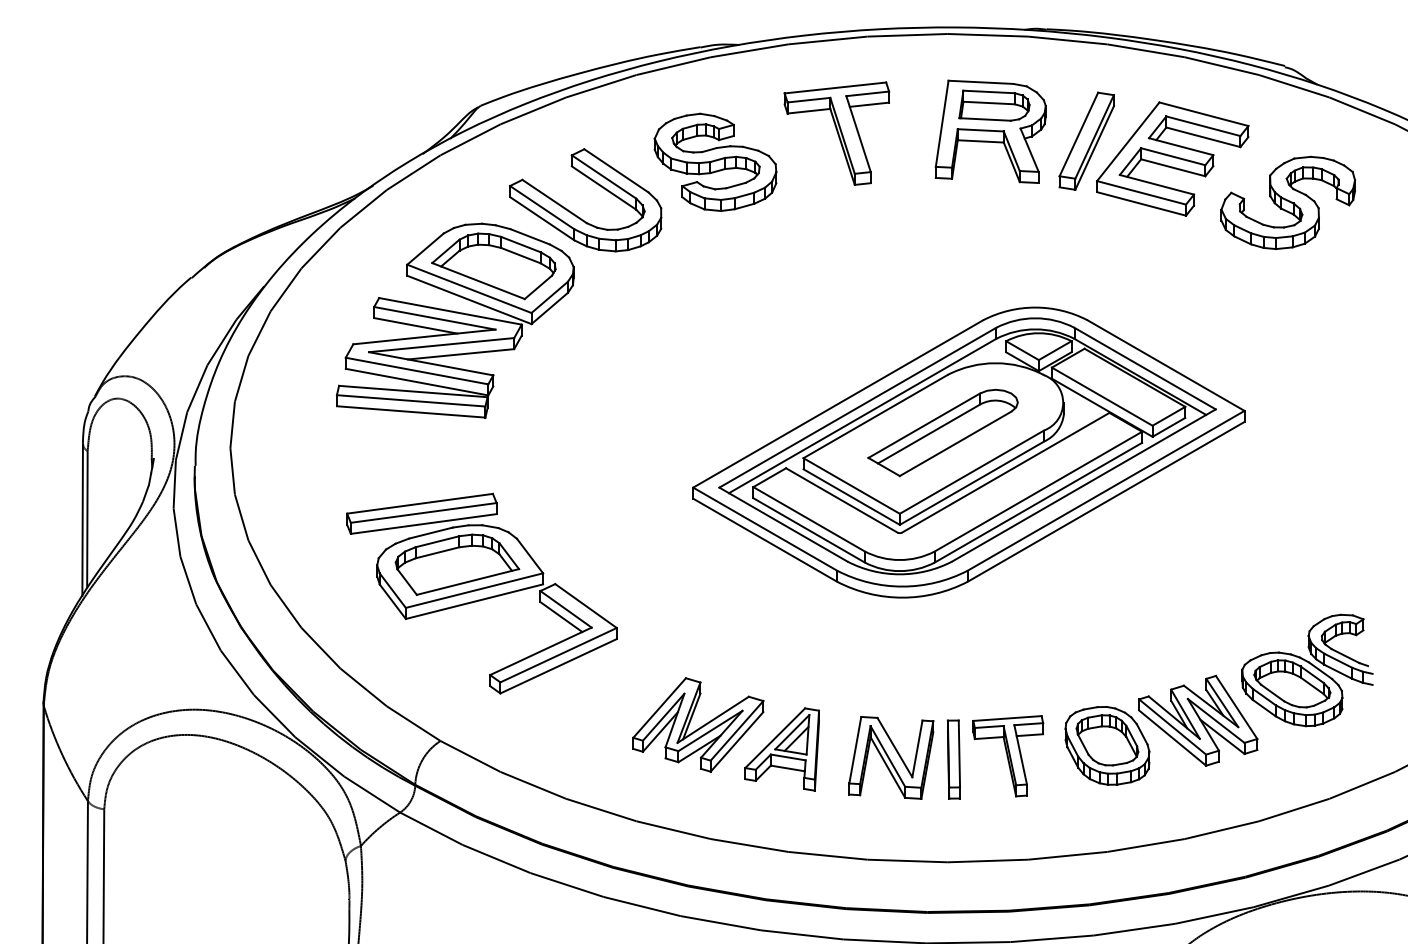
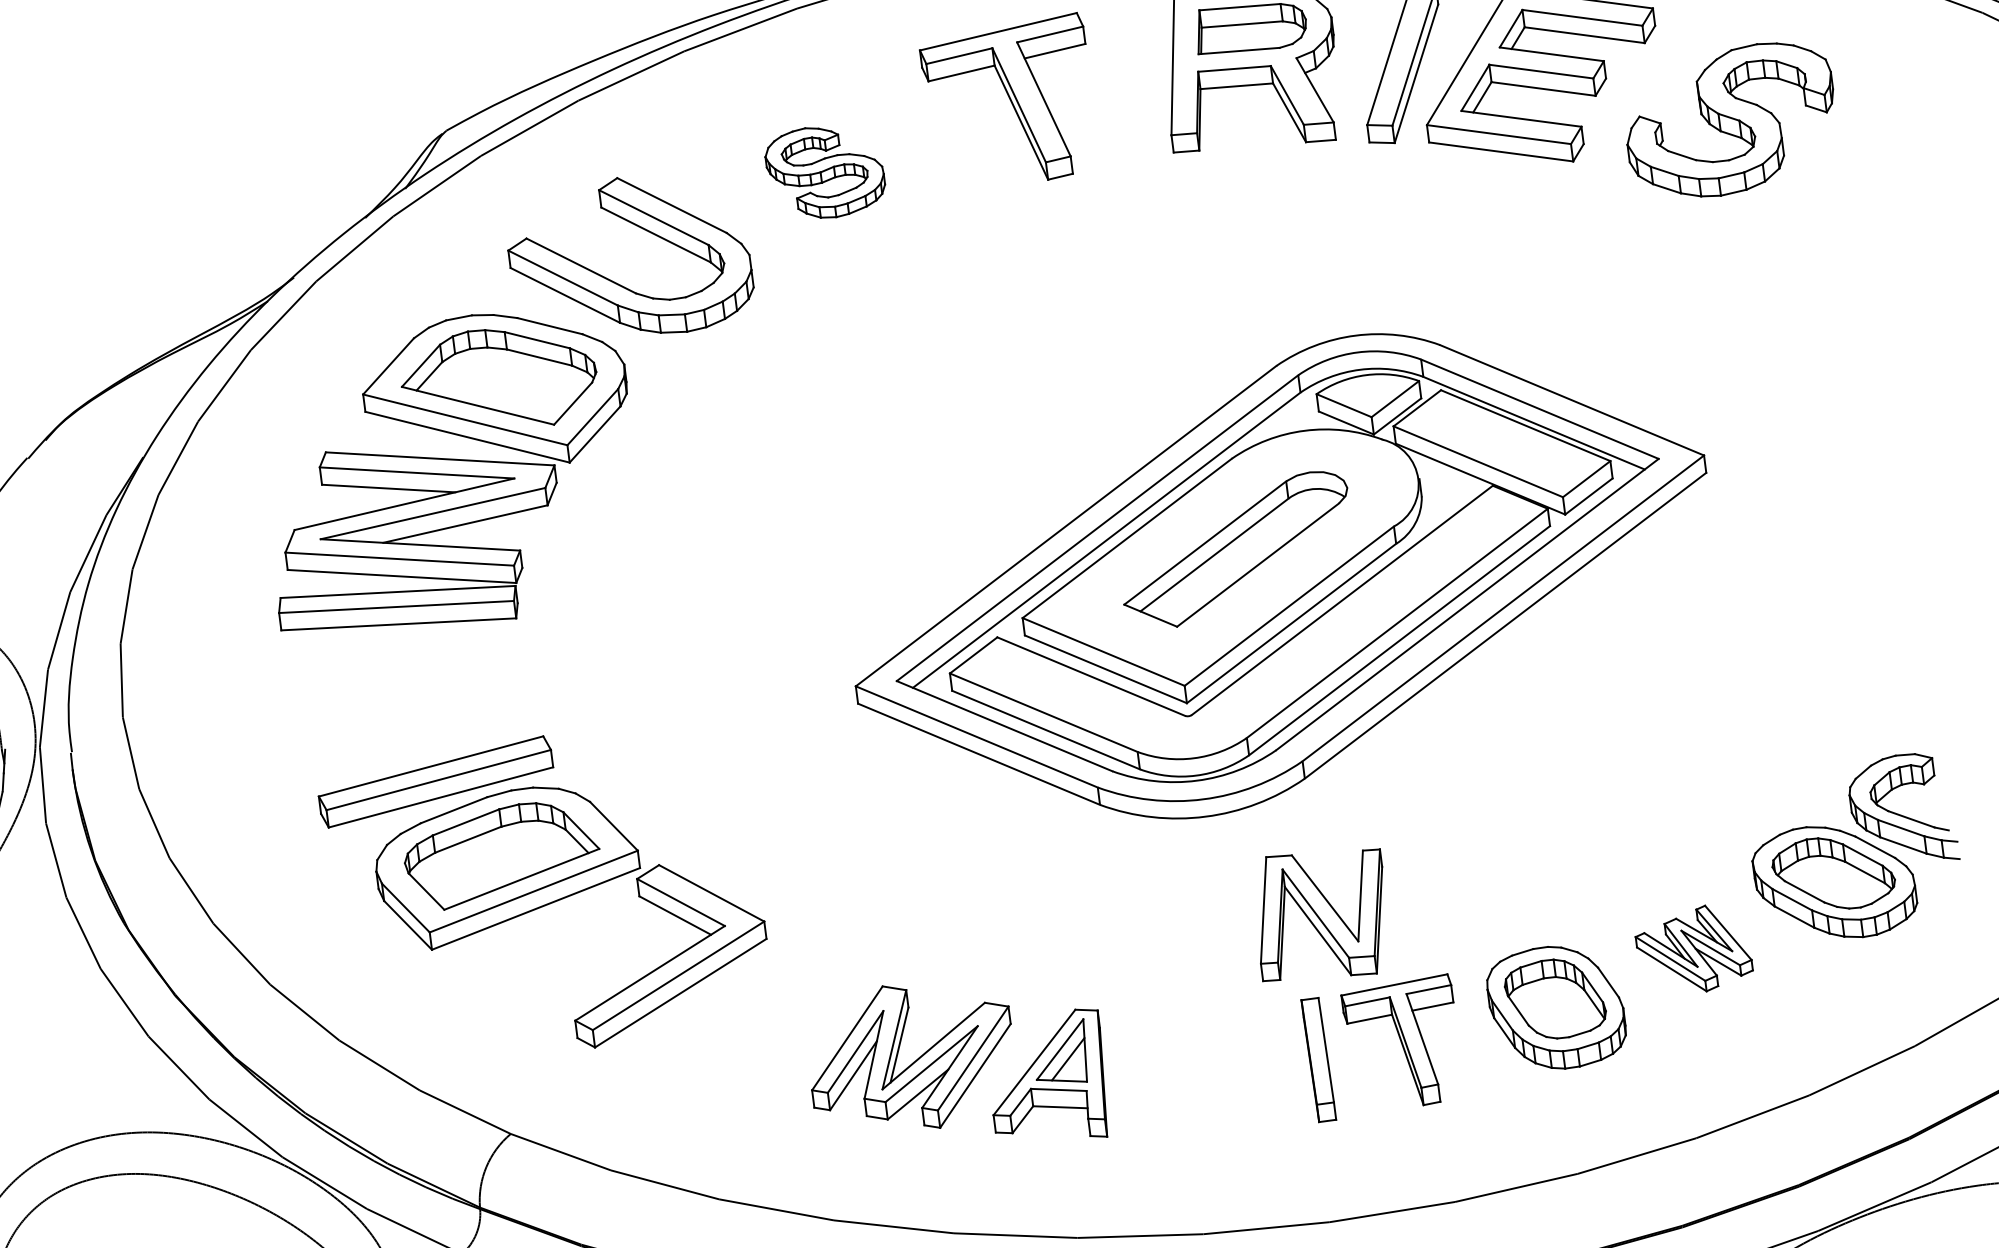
part: (715, 161) -> (825, 170), size x0.6
part: (1198, 720) -> (1694, 949), size x0.6
part: (891, 757) -> (1321, 914), moved

